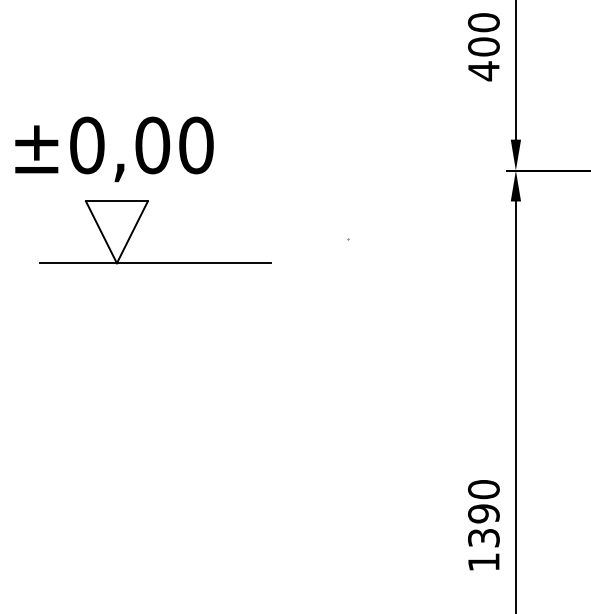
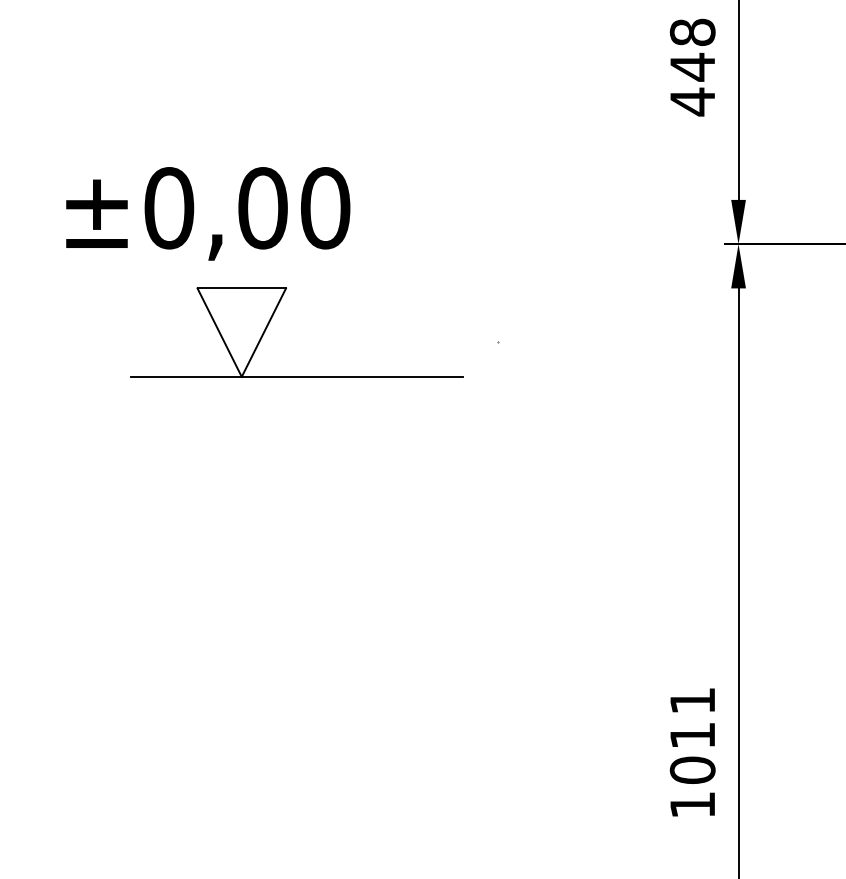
text: (483, 35) -> (692, 50), 400 -> 448
text: (114, 149) -> (208, 214), moved
part: (137, 224) -> (271, 321), moved
text: (483, 513) -> (692, 735), 1390 -> 1011

